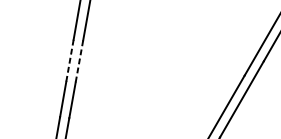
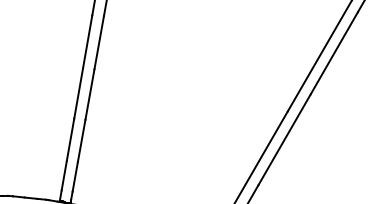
line: (69, 60) -> (78, 93), dashed -> solid
line: (79, 61) -> (89, 94), dashed -> solid

